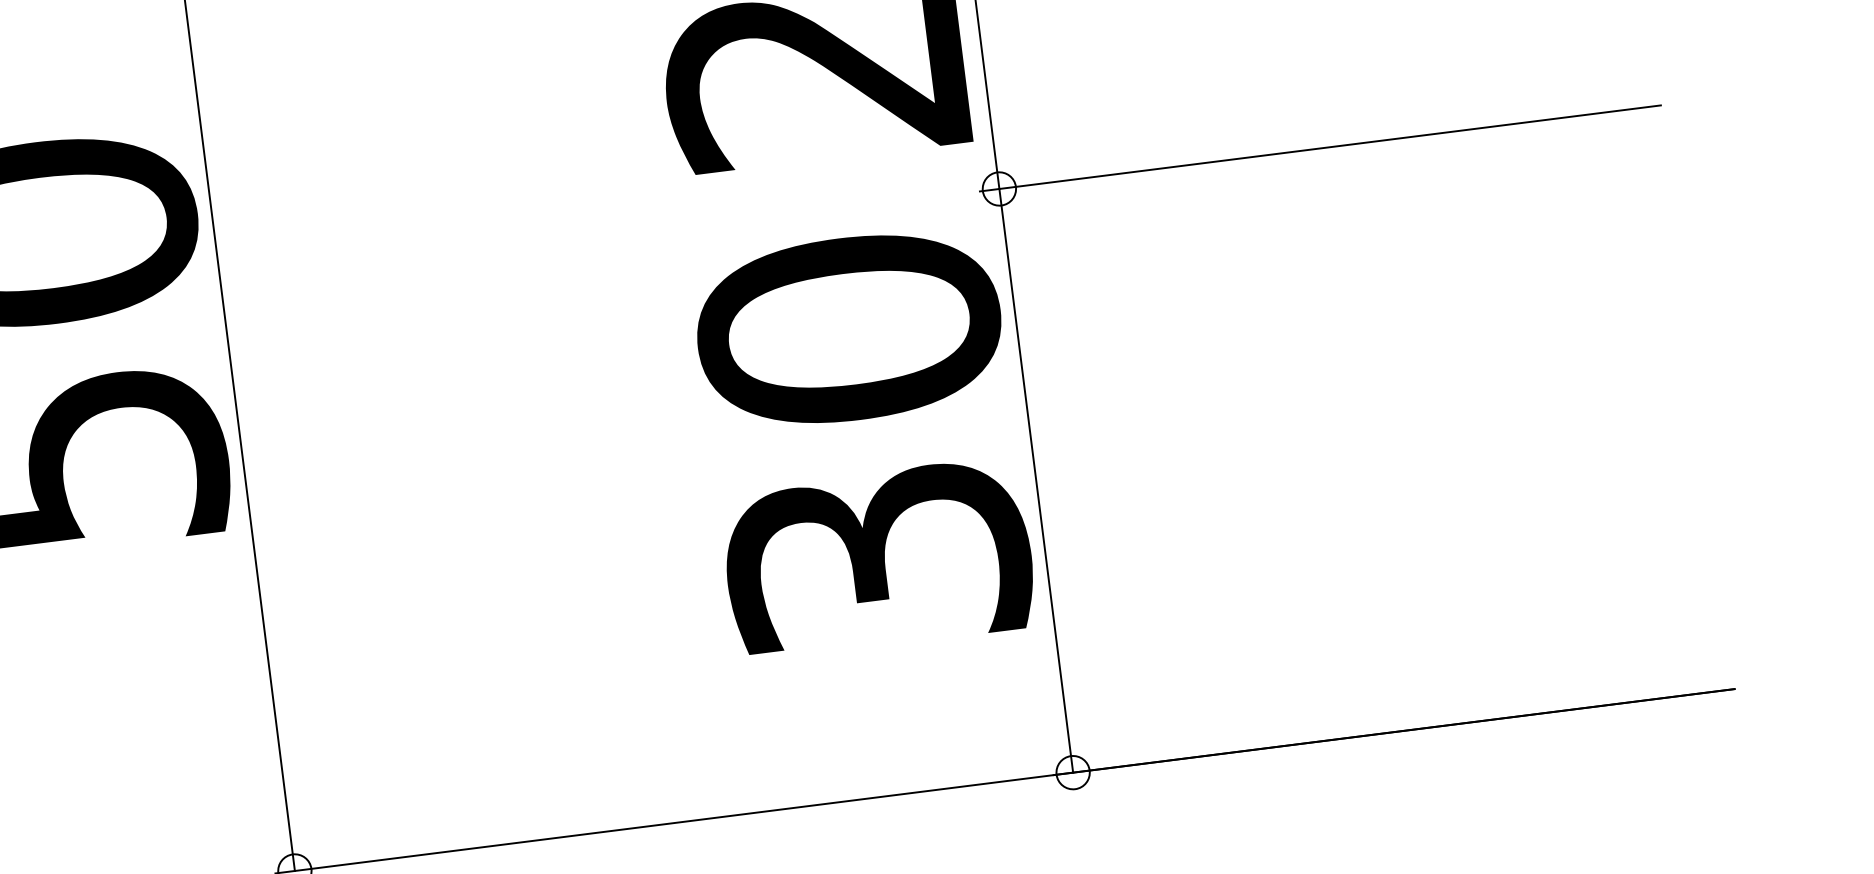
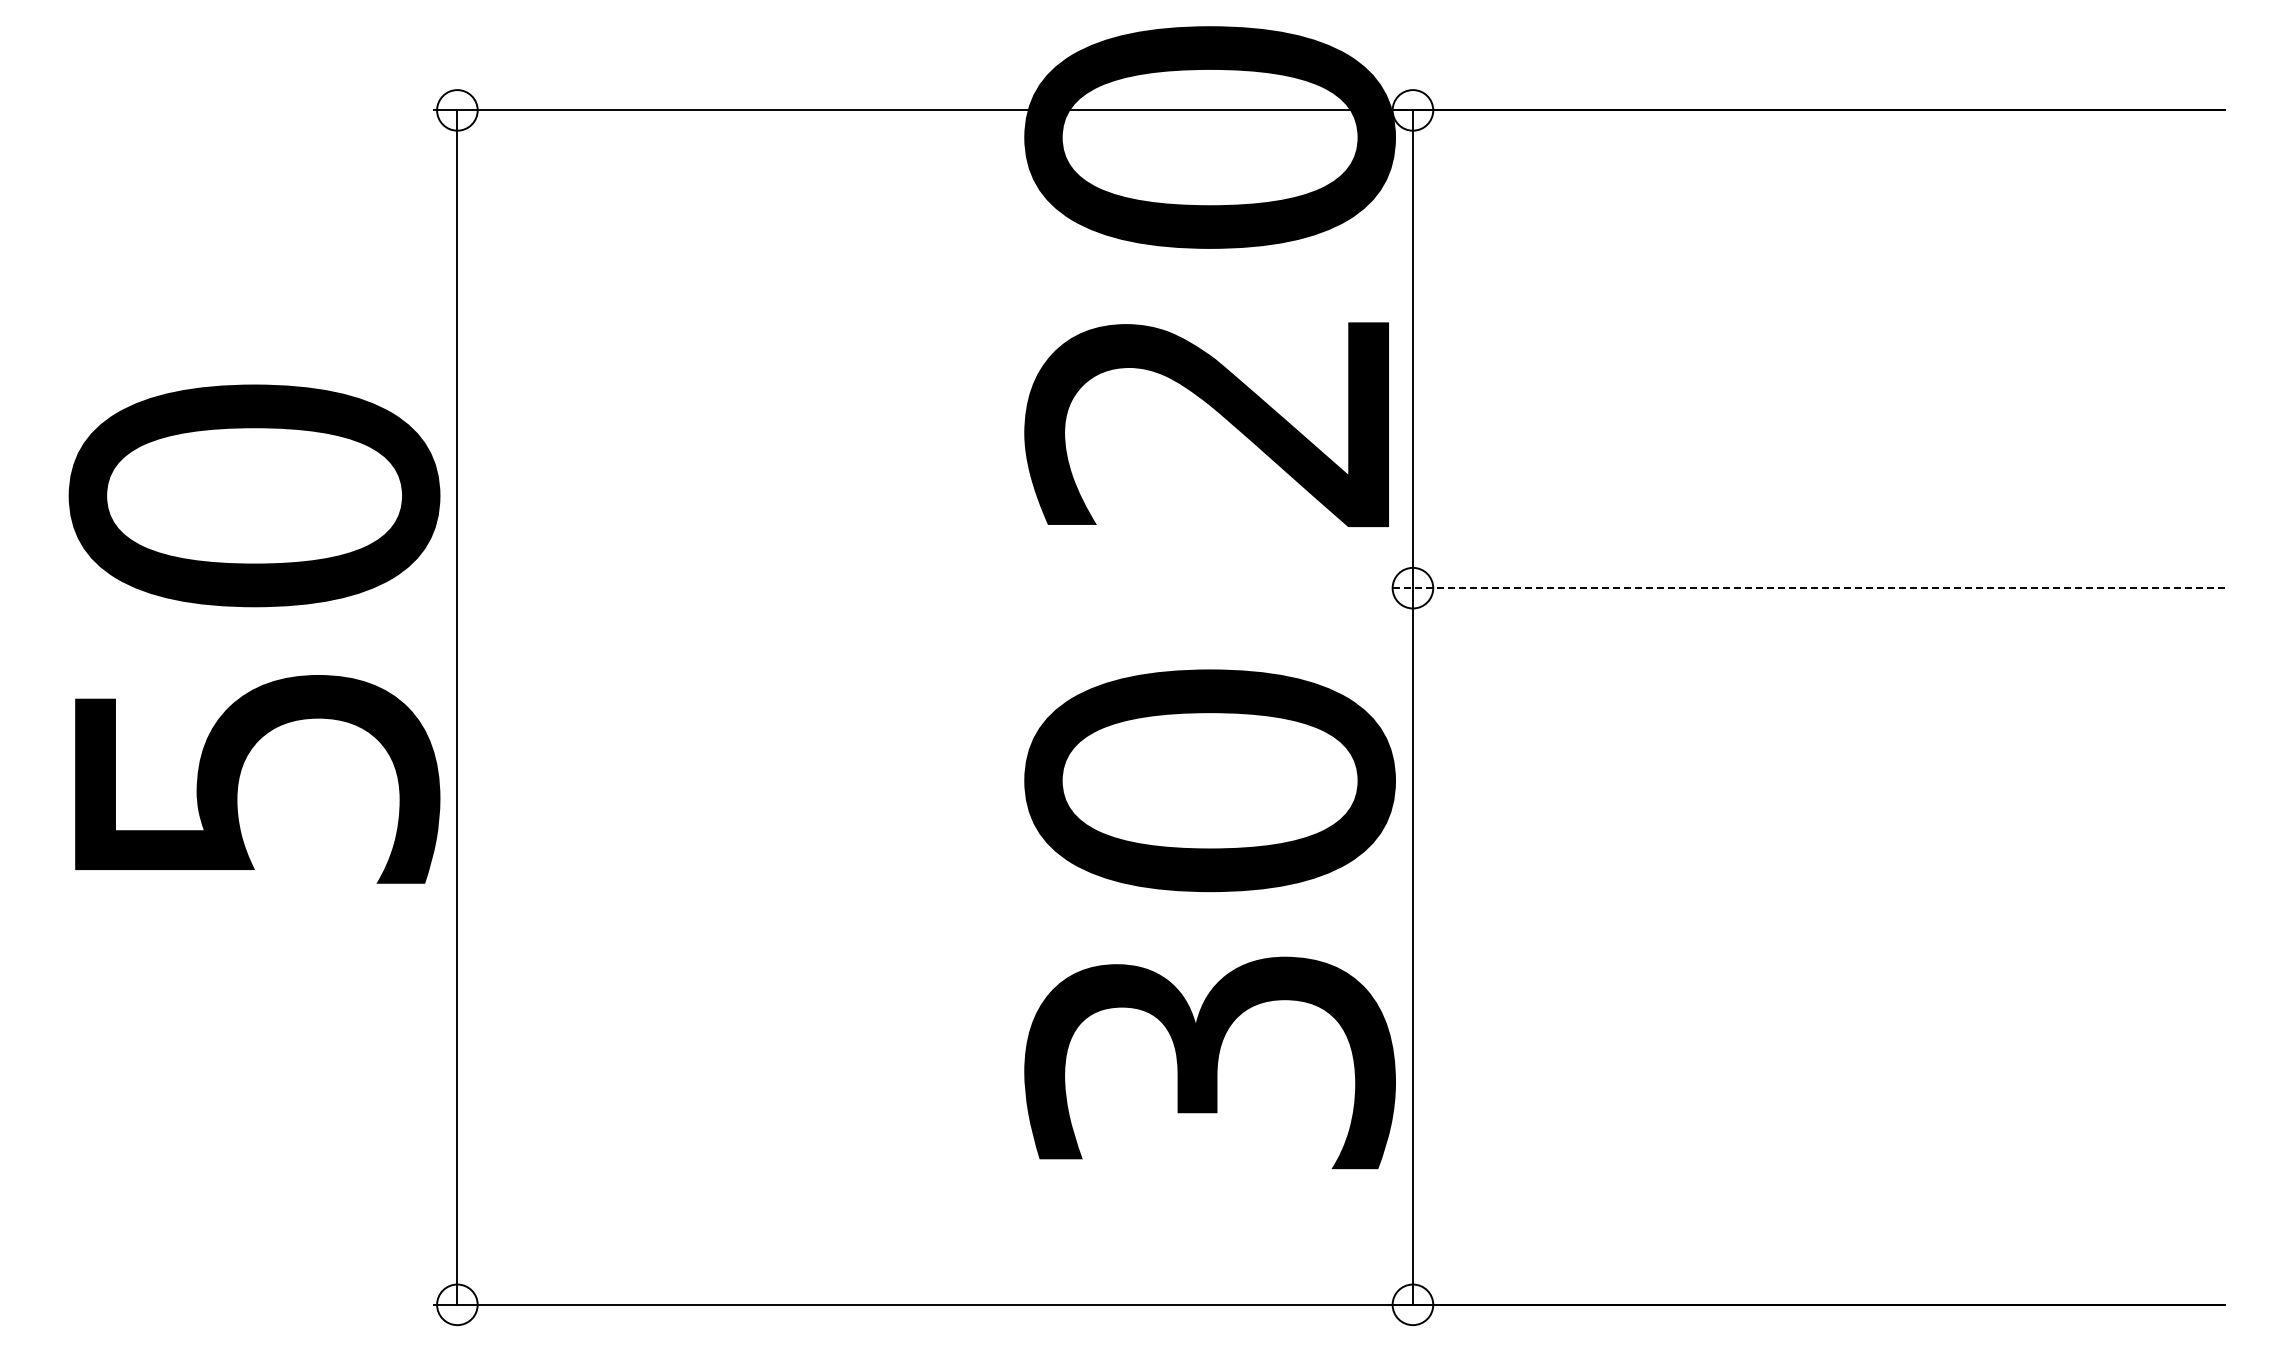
line: (1319, 148) -> (1806, 588), solid -> dashed
text: (863, 442) -> (1209, 919), moved

